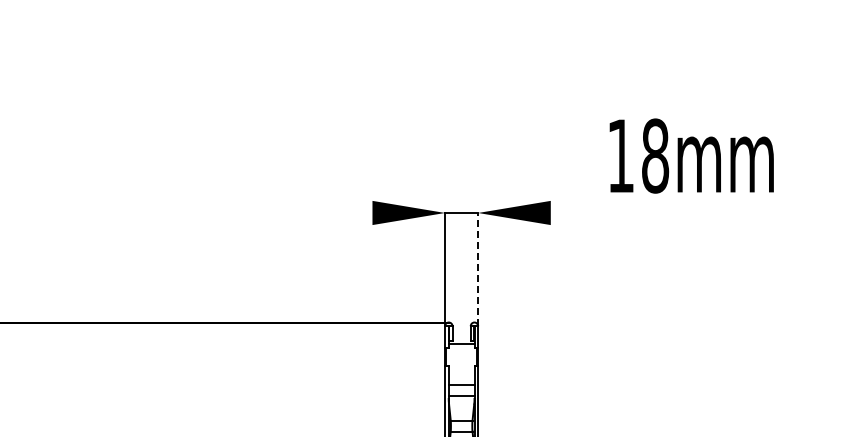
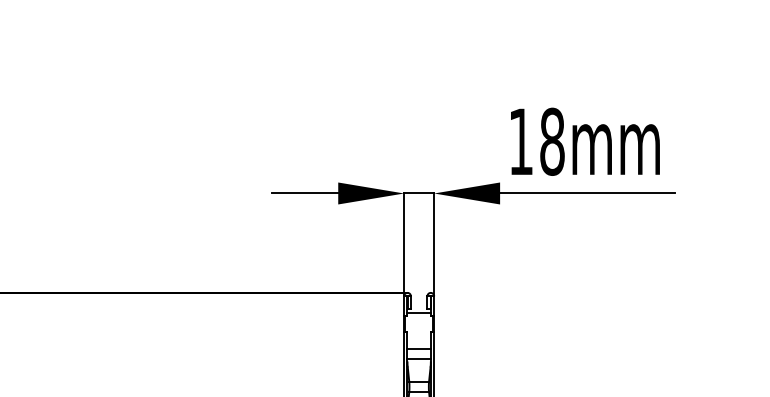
text: (691, 155) -> (585, 141), moved
line: (335, 212) -> (304, 193), added
line: (646, 212) -> (586, 193), added
line: (478, 269) -> (434, 244), dashed -> solid

